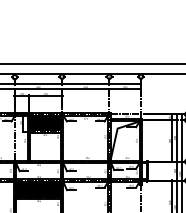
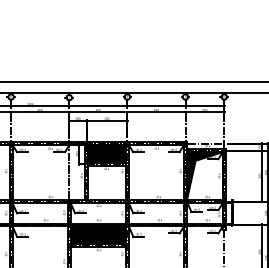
fill: (124, 141) -> (204, 176), added

